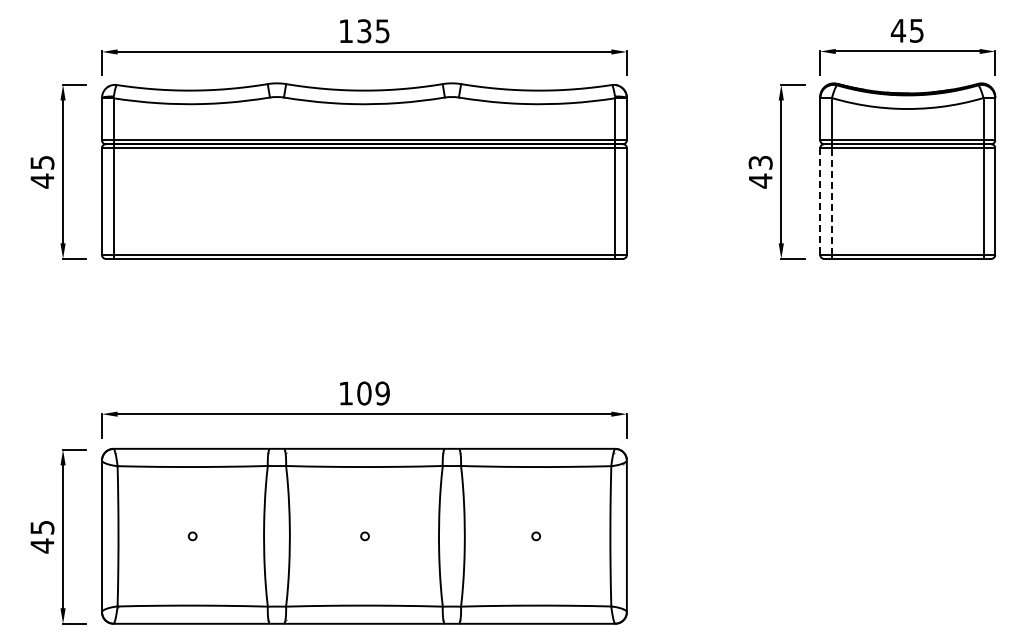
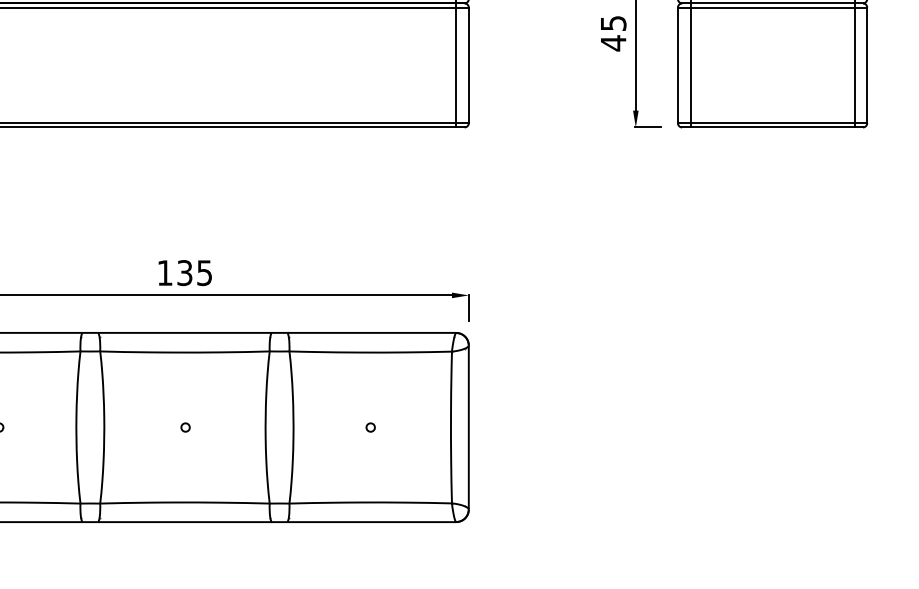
text: (760, 162) -> (613, 23), 43 -> 45
line: (831, 201) -> (690, 65), dashed -> solid
line: (820, 202) -> (678, 66), dashed -> solid
text: (373, 393) -> (194, 273), 109 -> 135

